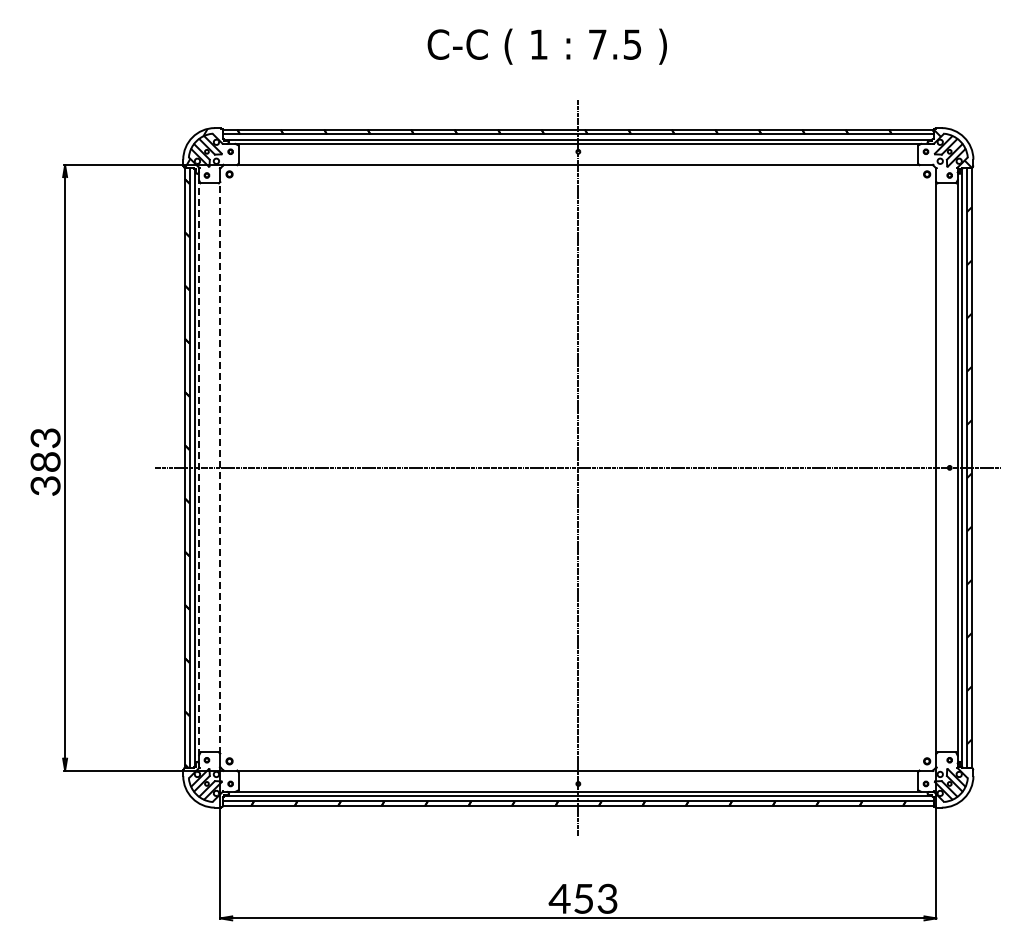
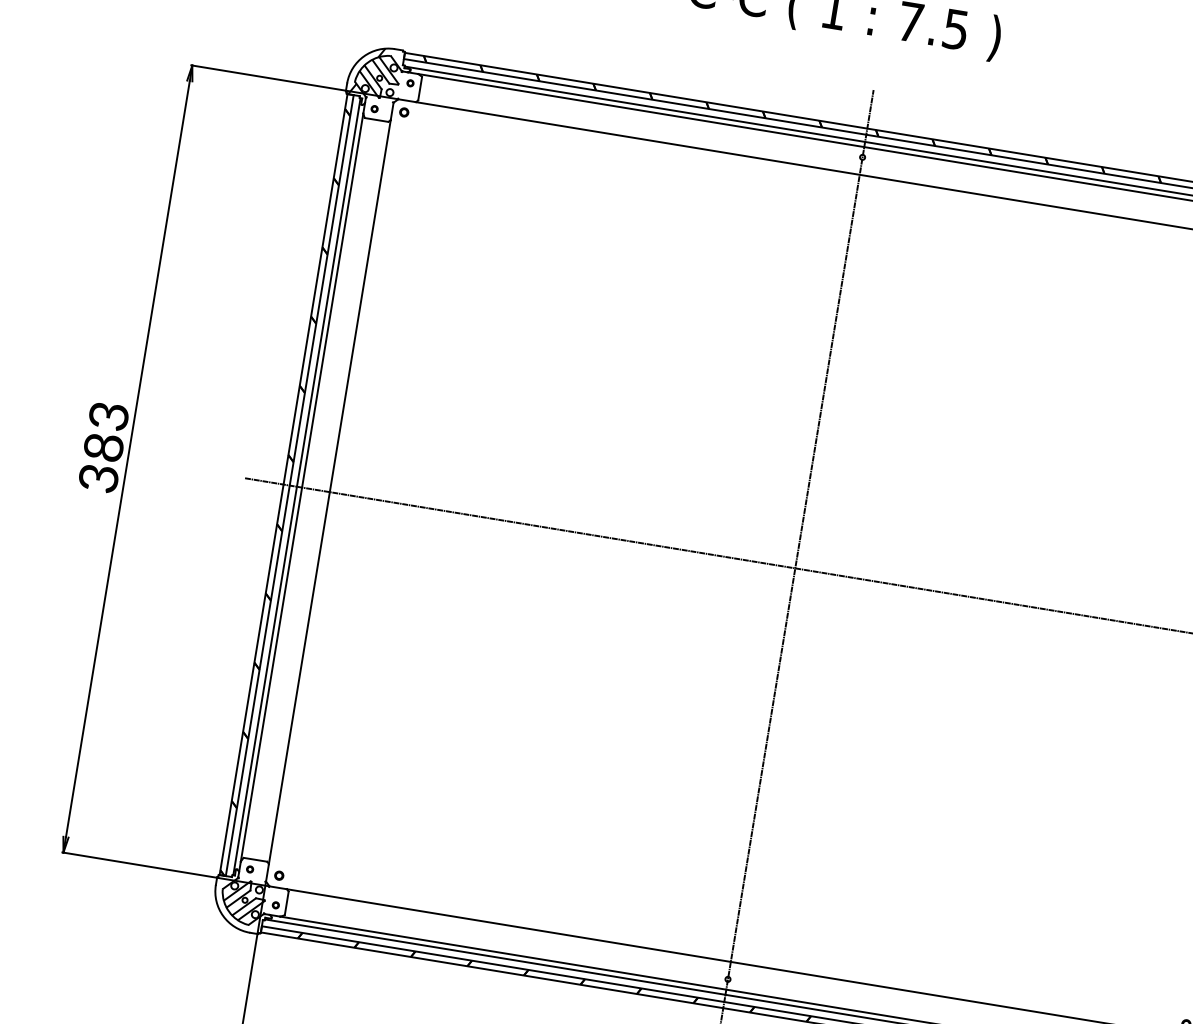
line: (199, 467) -> (302, 487), dashed -> solid
line: (220, 467) -> (330, 491), dashed -> solid

